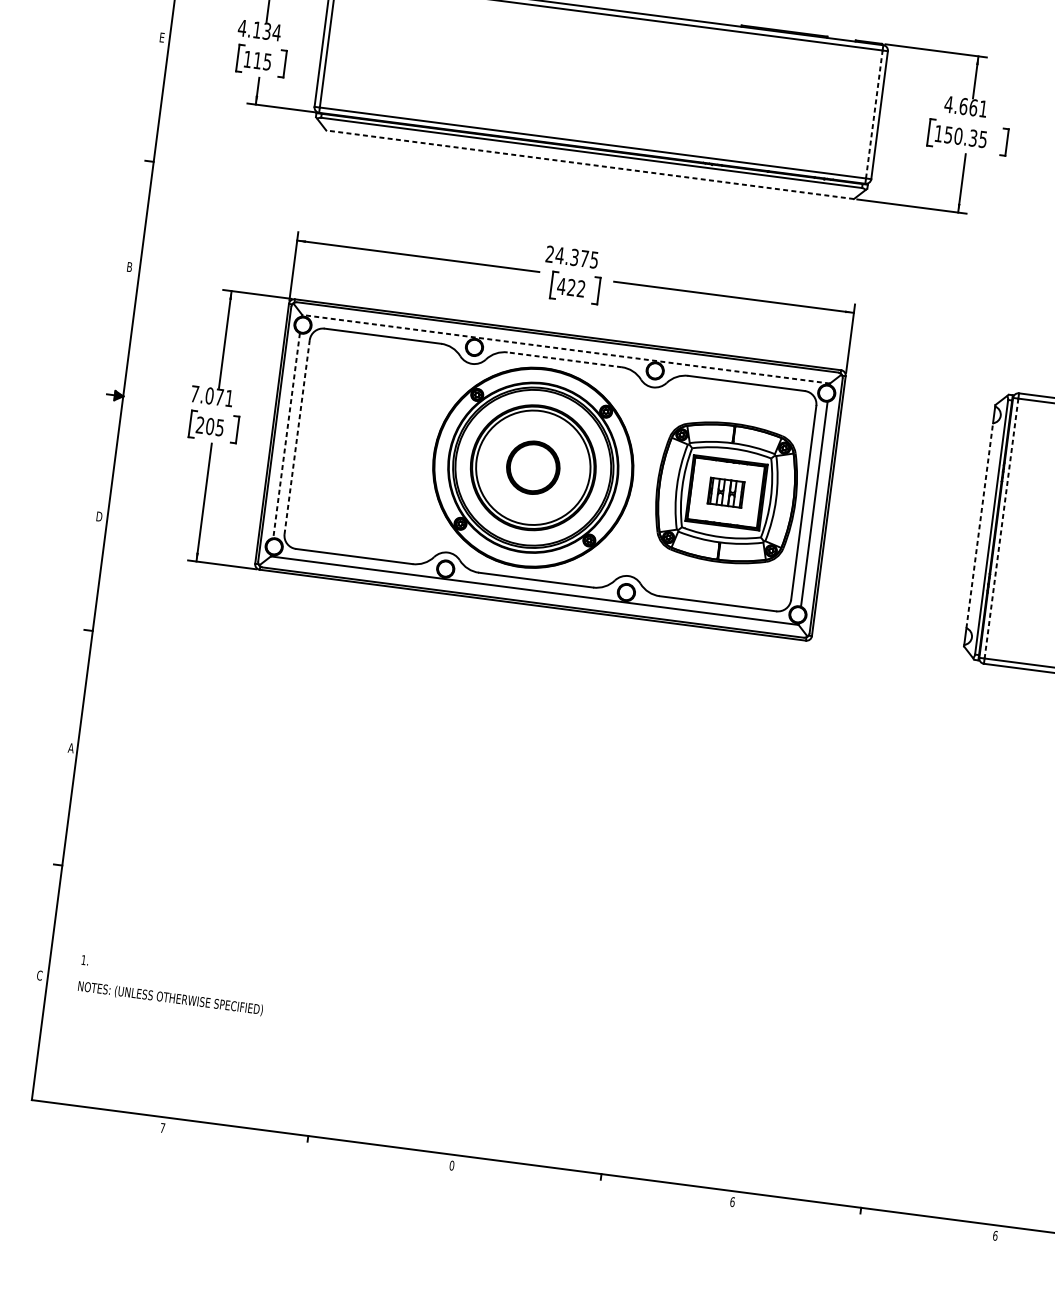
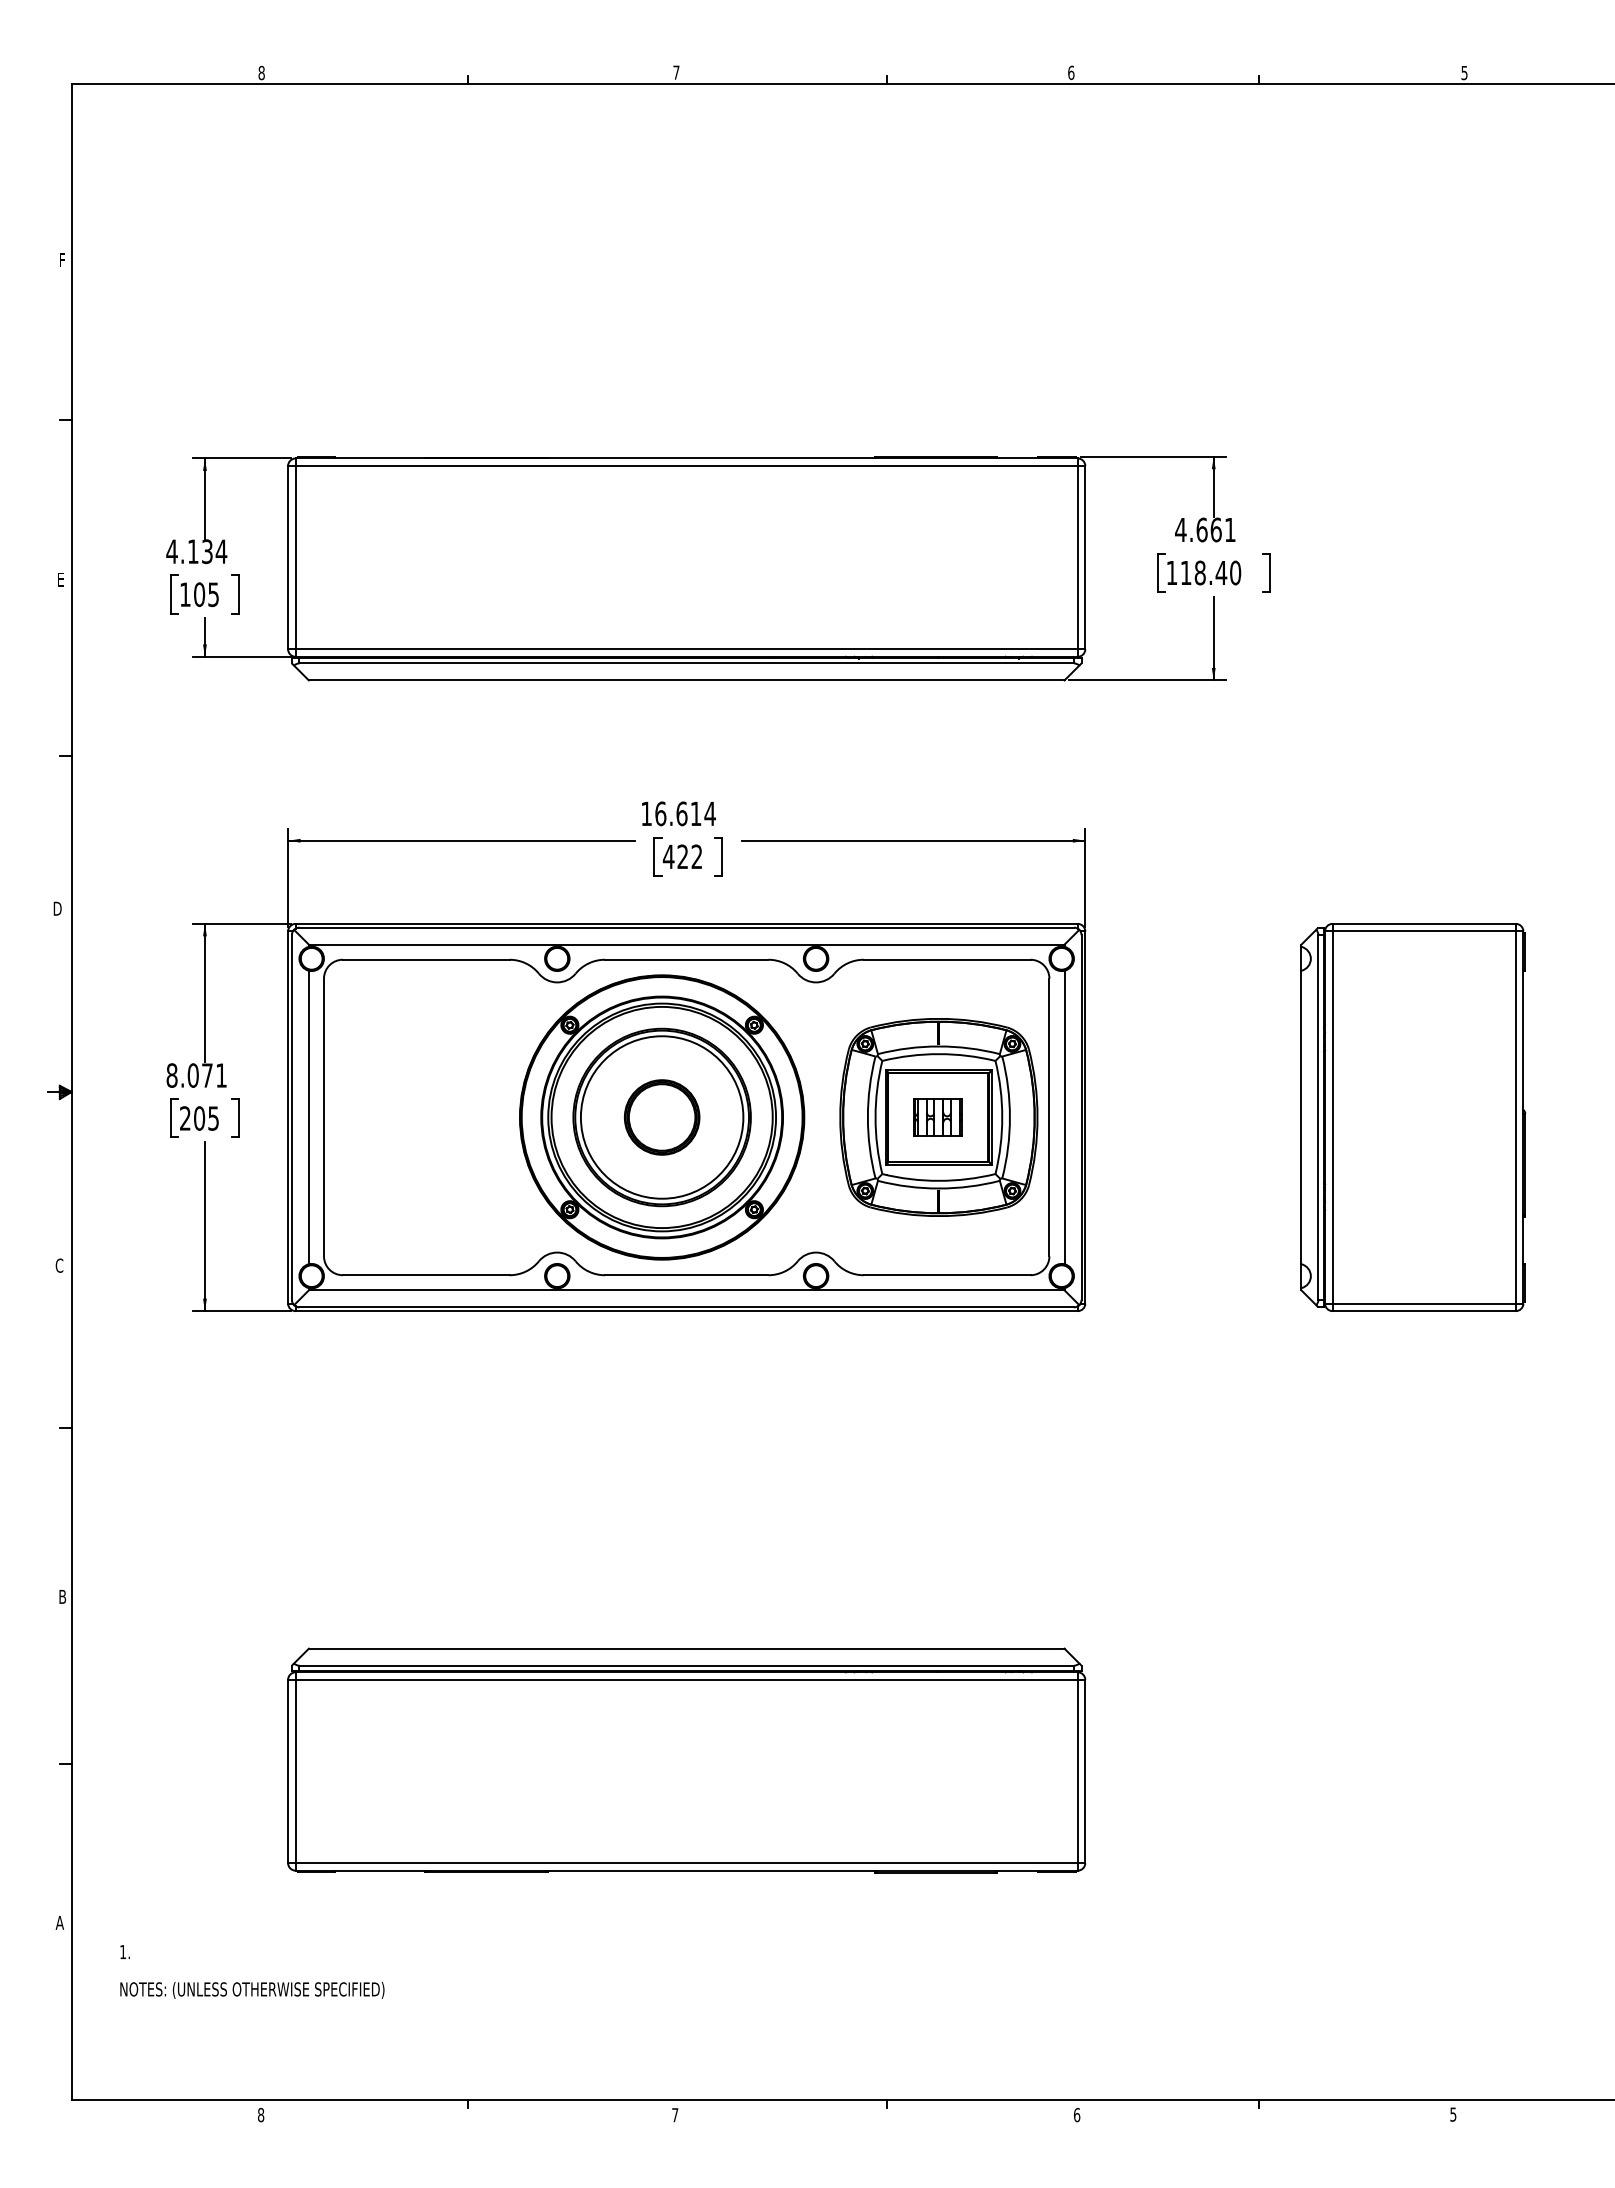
text: (257, 60) -> (199, 594), 115 -> 105
line: (874, 114) -> (1077, 557), dashed -> solid
text: (965, 136) -> (1210, 572), 150.35 -> 118.40
line: (589, 164) -> (686, 680), dashed -> solid
text: (572, 256) -> (678, 813), 24.375 -> 16.614
text: (130, 267) -> (58, 908), B -> D
line: (566, 349) -> (686, 944), dashed -> solid
line: (564, 359) -> (686, 959), dashed -> solid
text: (194, 393) -> (171, 1075), 7.071 -> 8.071
line: (286, 435) -> (308, 1117), dashed -> solid
line: (297, 437) -> (324, 1117), dashed -> solid
text: (99, 516) -> (59, 1265), D -> C
line: (979, 525) -> (1301, 1117), dashed -> solid
line: (1001, 529) -> (1332, 1118), dashed -> solid
text: (71, 747) -> (62, 1596), A -> B
part: (492, 919) -> (686, 1760), added
text: (39, 975) -> (59, 1922), C -> A
text: (172, 985) -> (252, 1971), moved
text: (162, 1128) -> (260, 2115), 7 -> 8
text: (452, 1165) -> (675, 2115), 0 -> 7
text: (995, 1235) -> (1453, 2114), 6 -> 5

